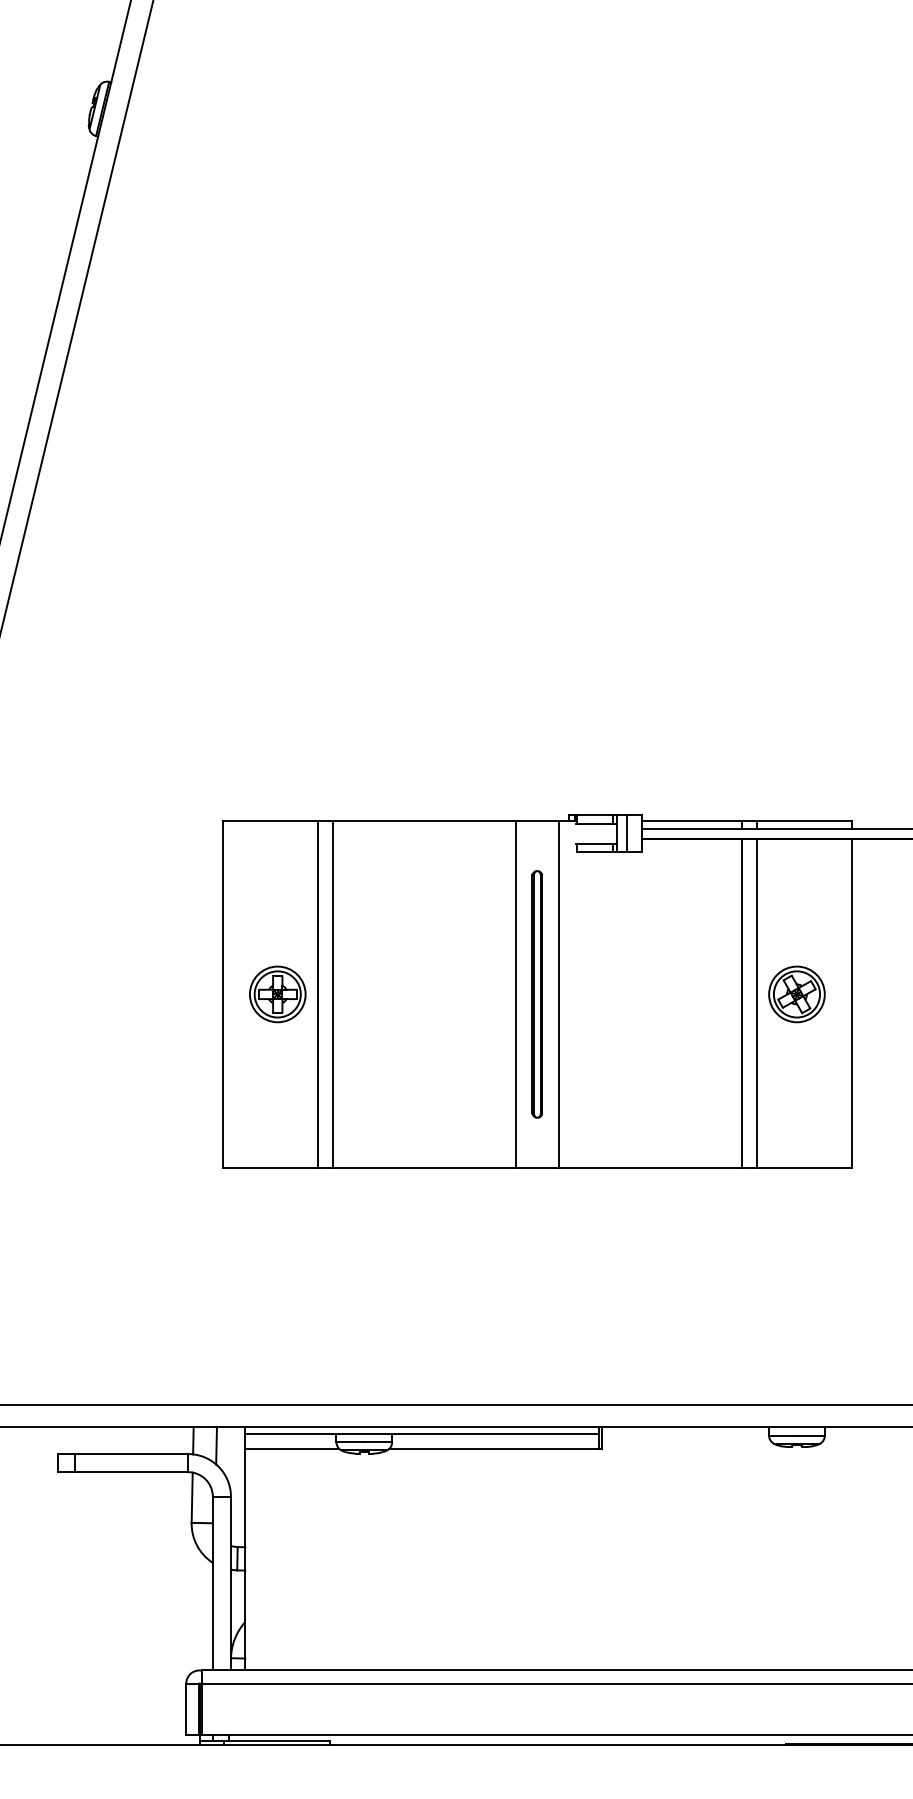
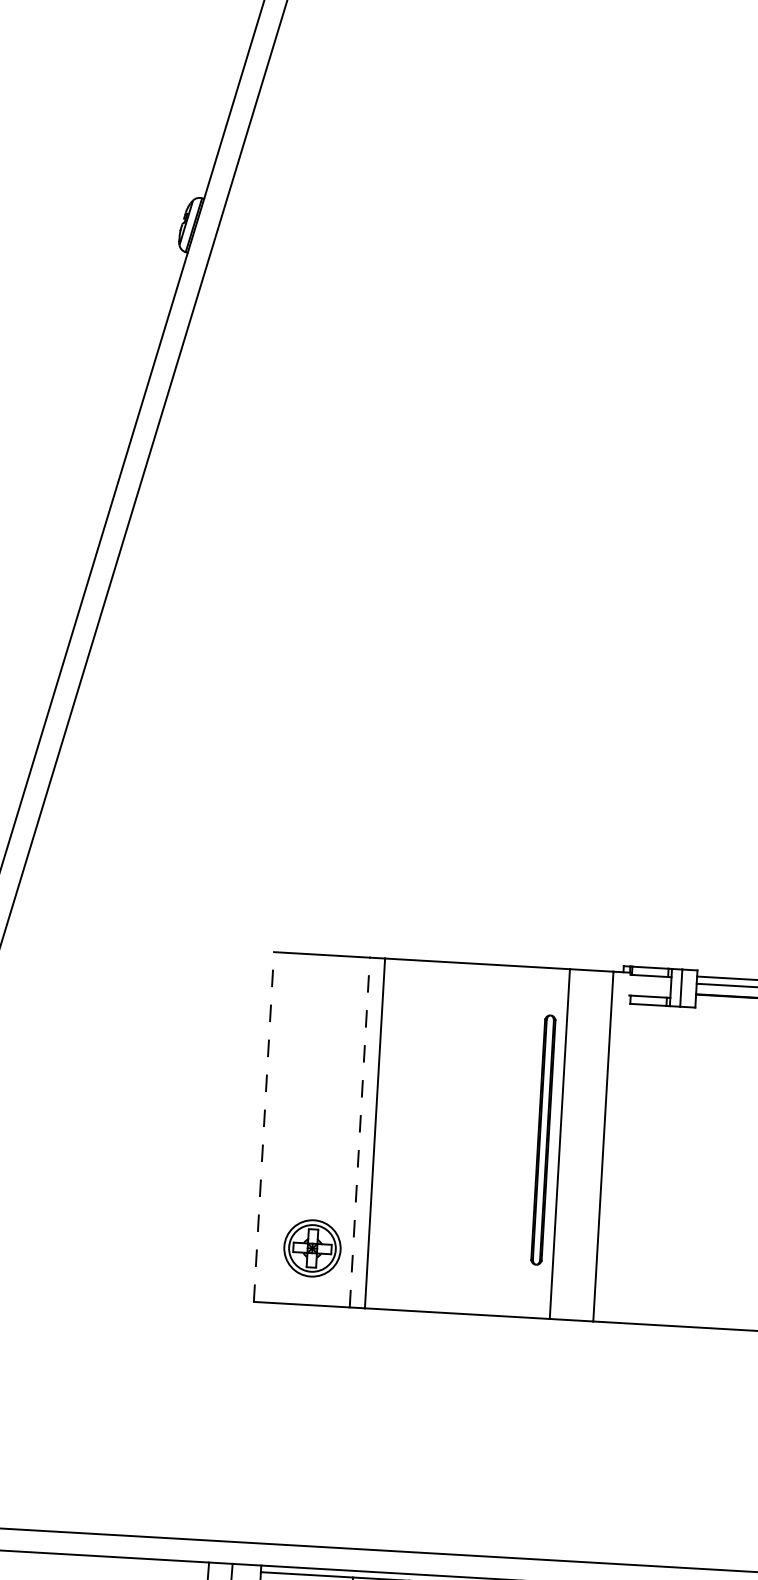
line: (223, 993) -> (264, 1126), solid -> dashed
line: (317, 993) -> (359, 1131), solid -> dashed
part: (277, 994) -> (312, 1248), moved
part: (537, 994) -> (543, 1140), moved

